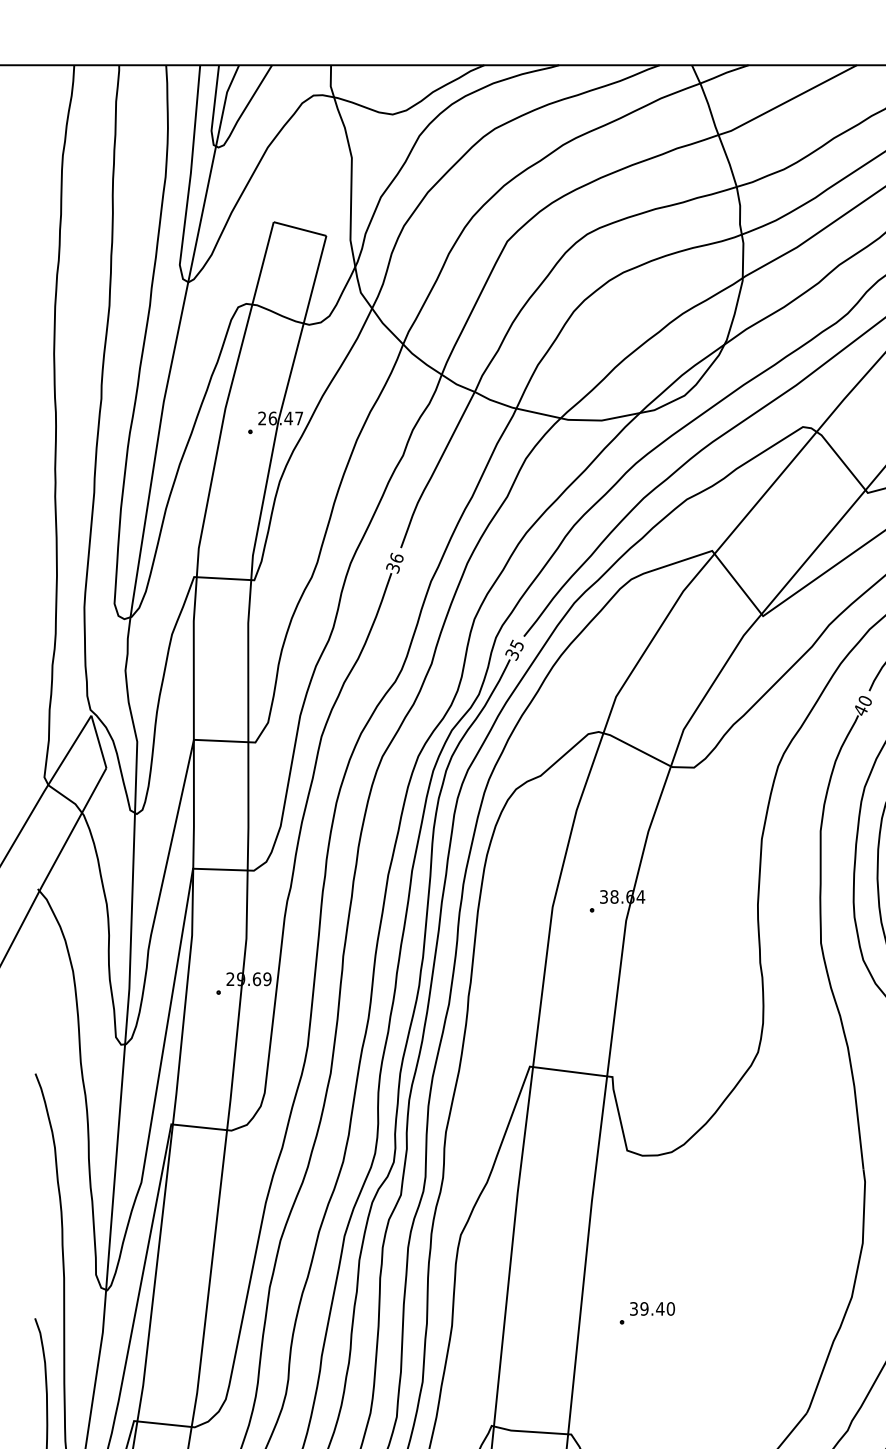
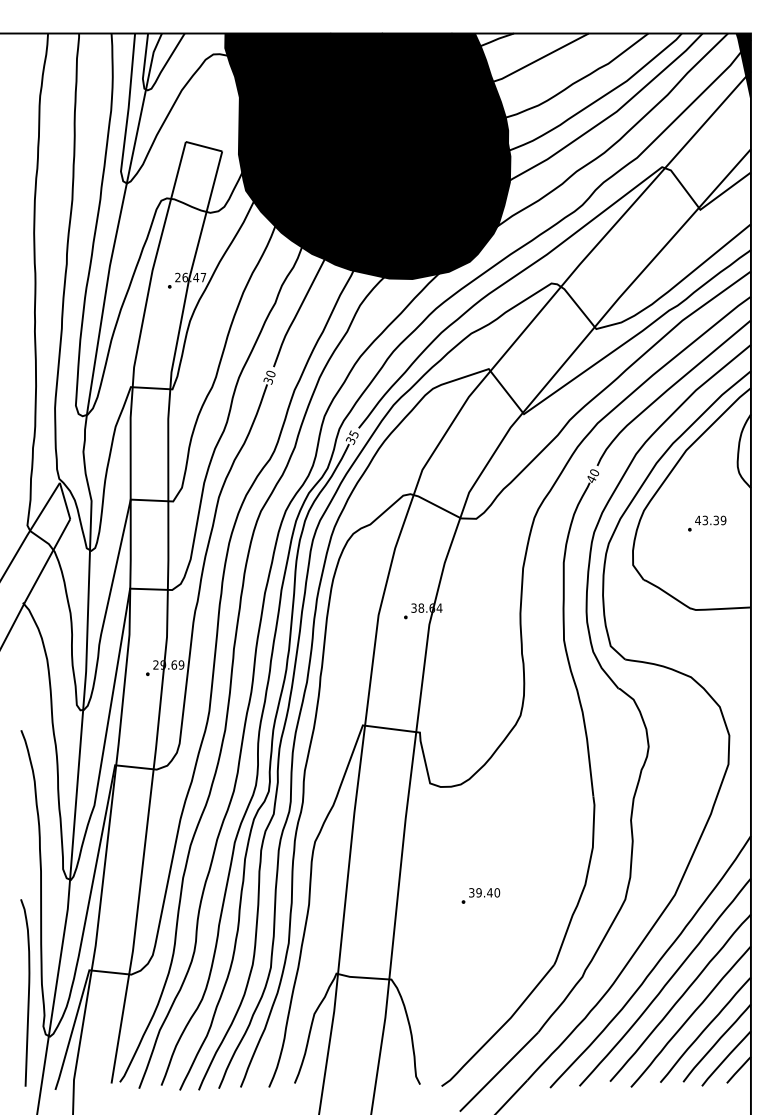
fill: (536, 243) -> (367, 156), added
text: (396, 555) -> (270, 372), 36 -> 30
part: (646, 1312) -> (480, 895), moved

